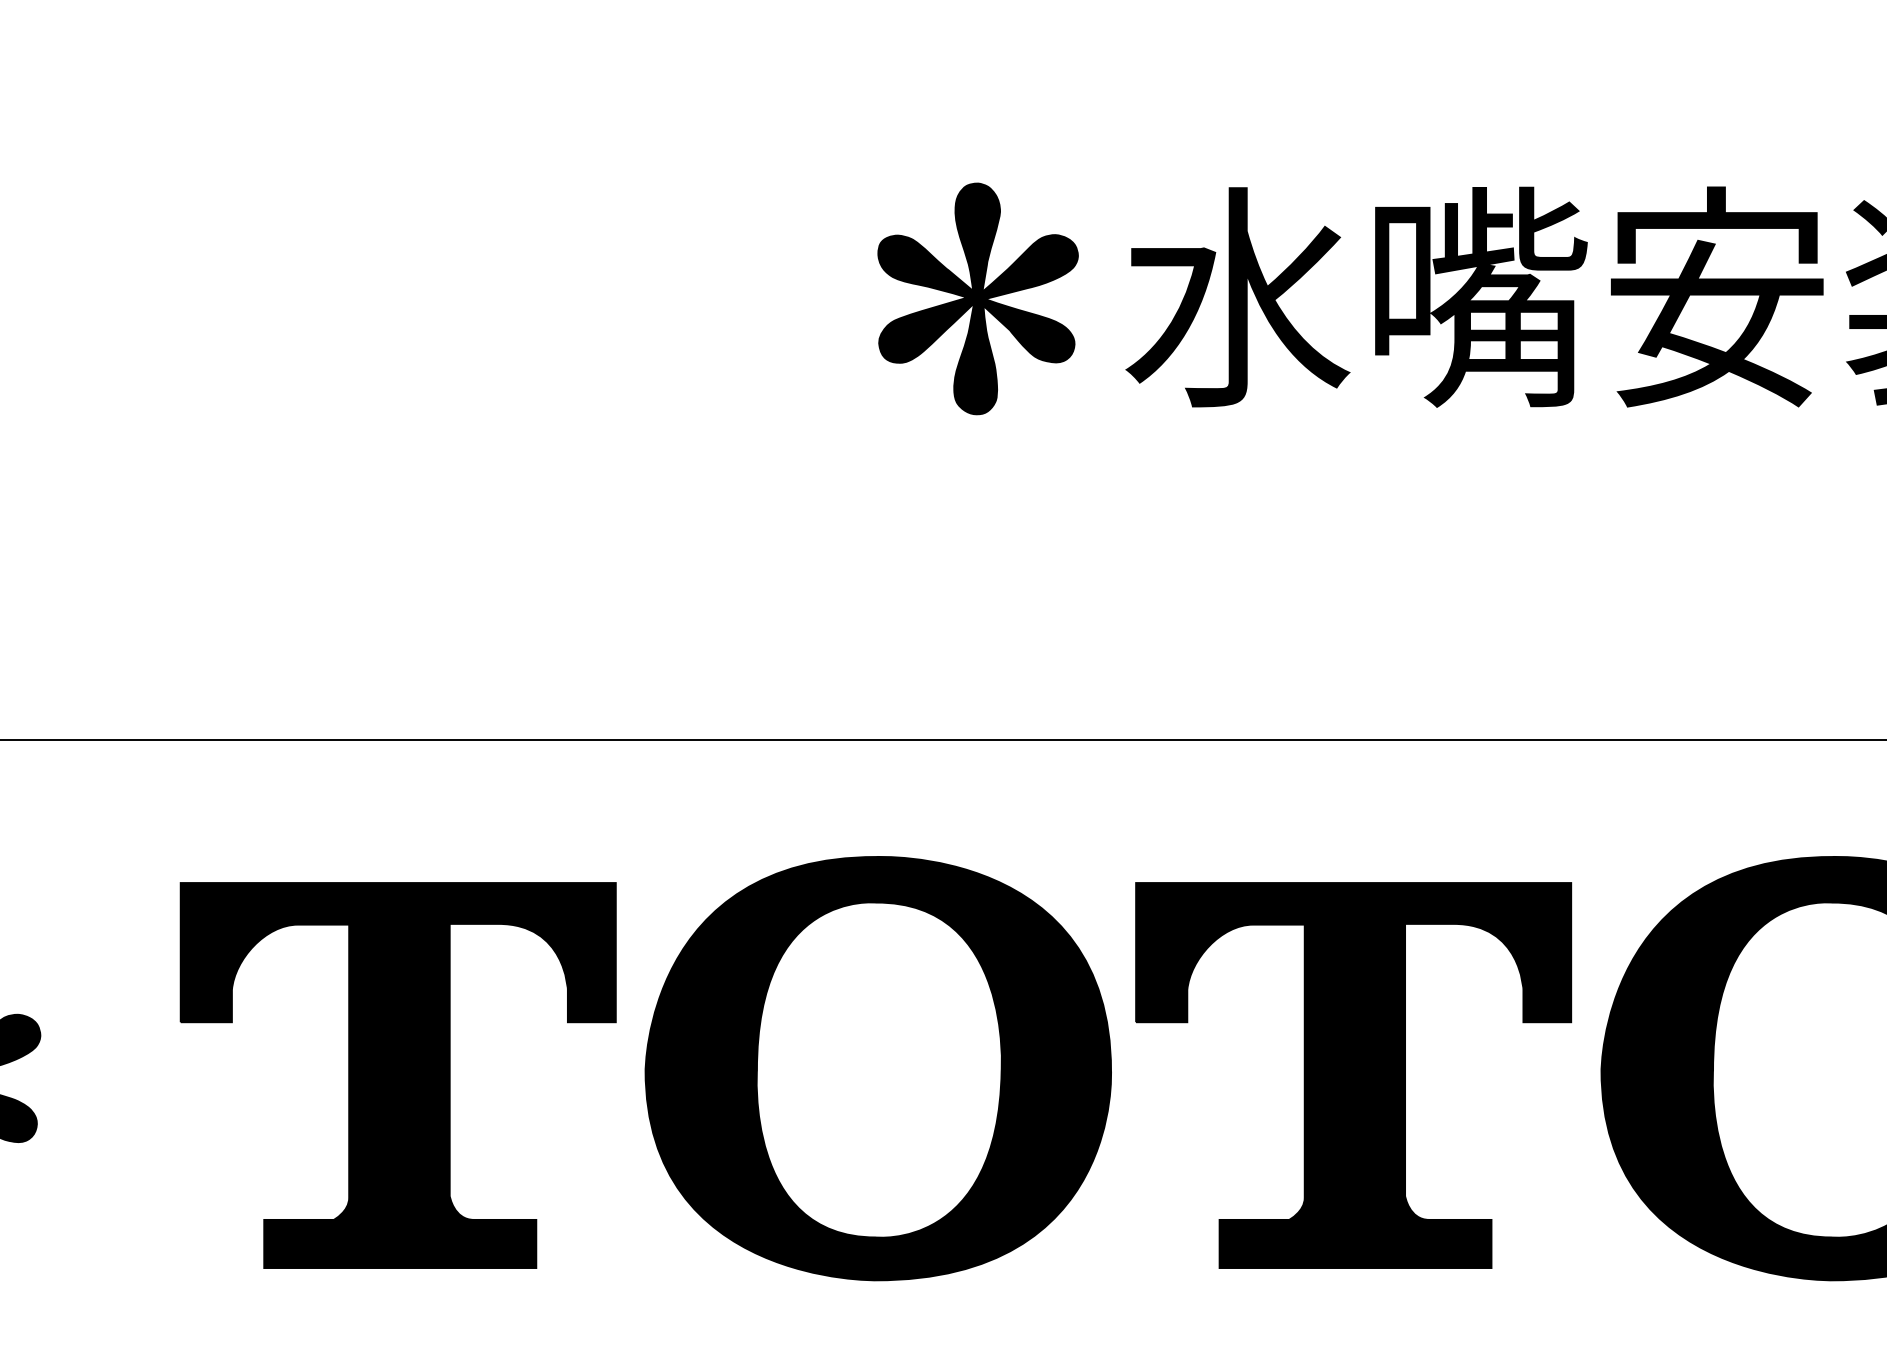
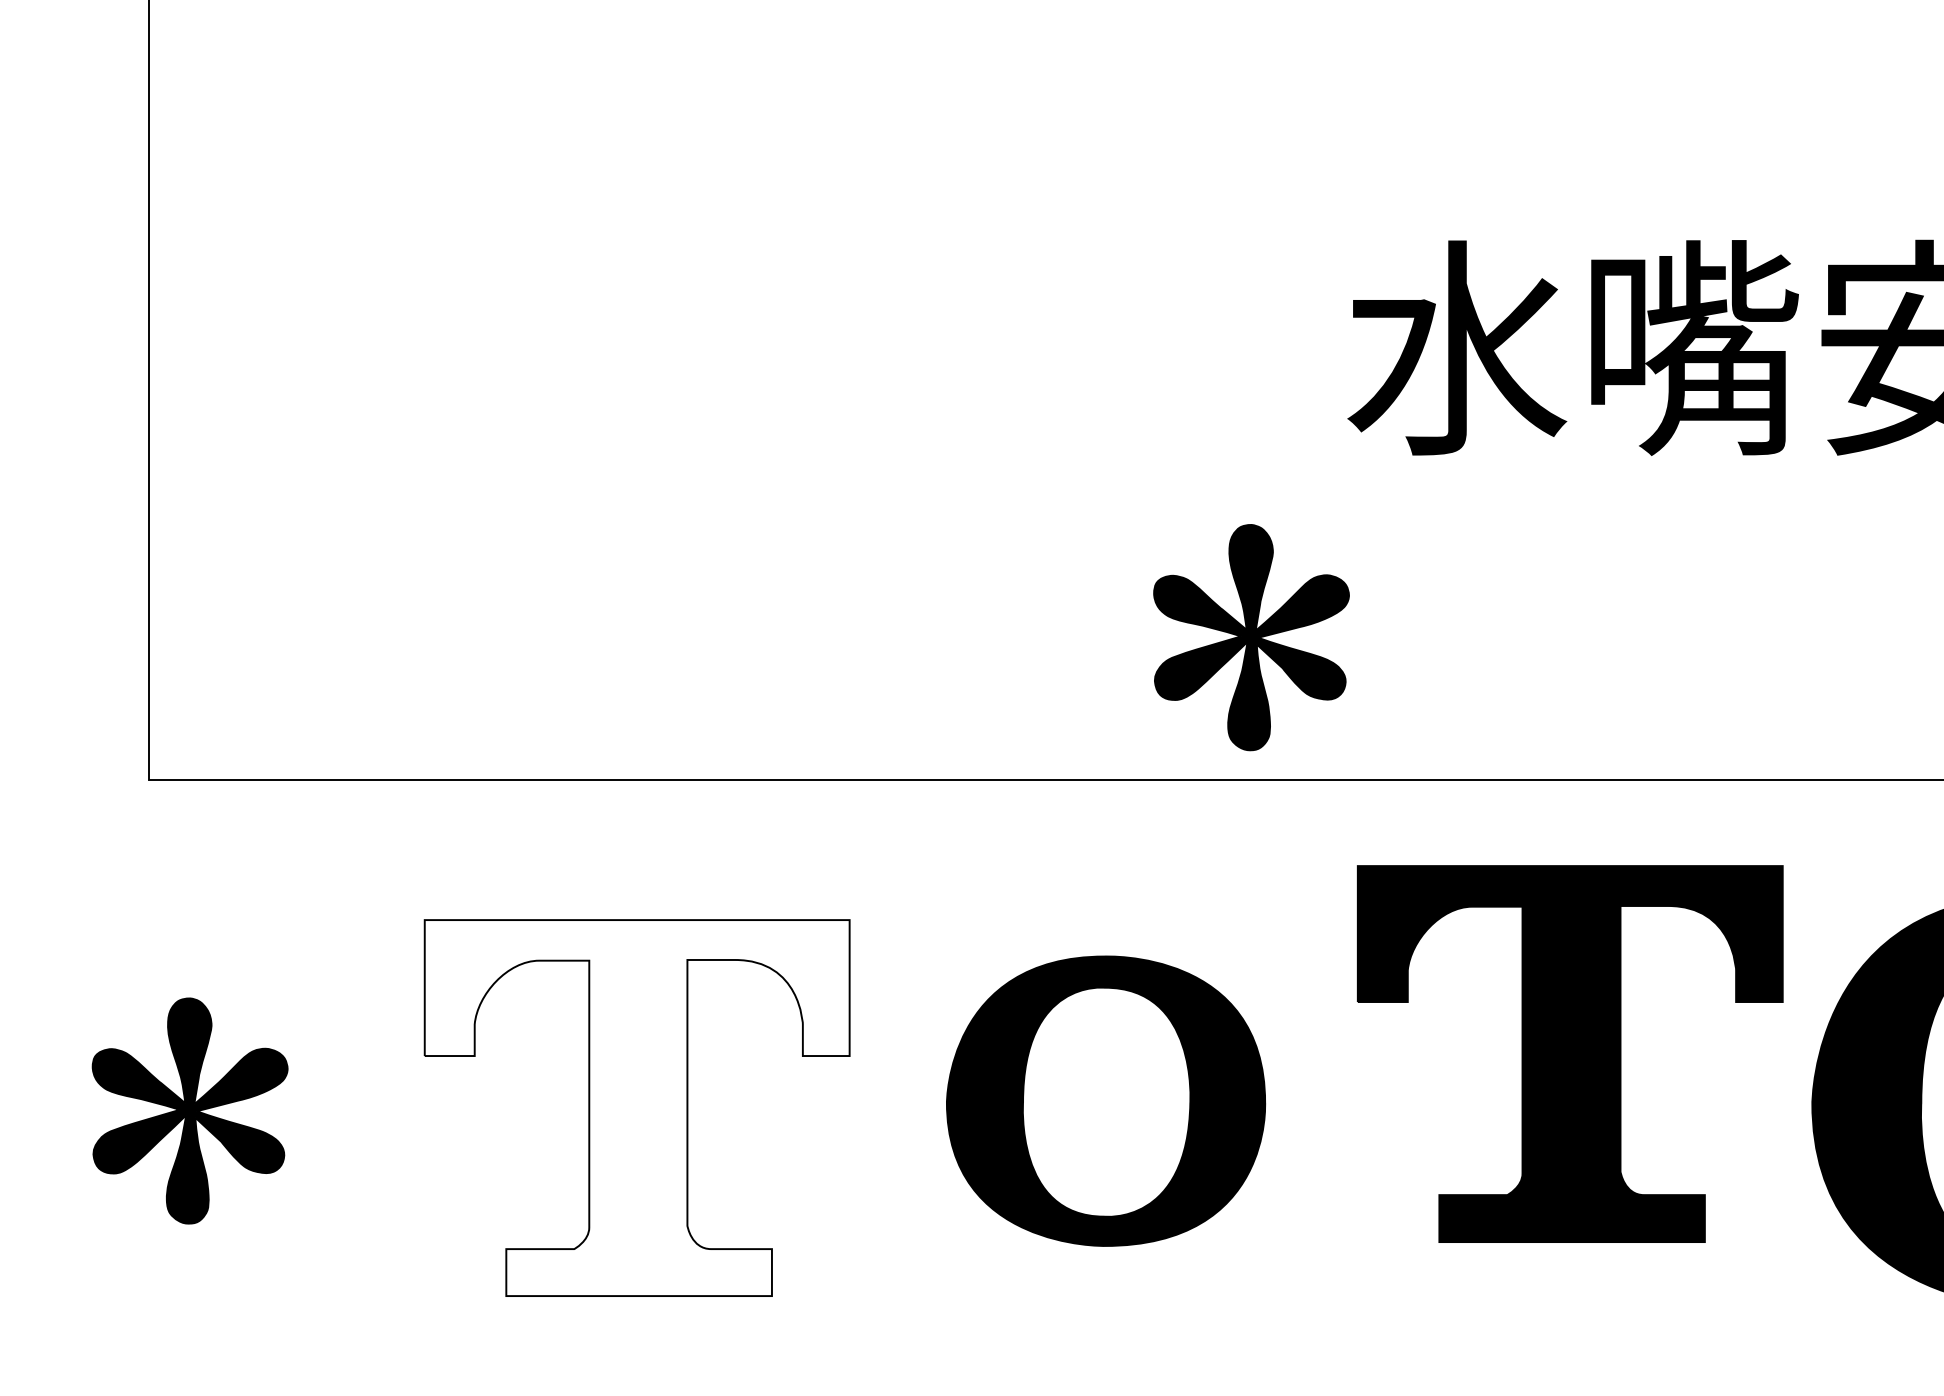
part: (978, 298) -> (1251, 637), moved
part: (877, 1067) -> (1105, 1100), size x0.7
part: (1353, 1074) -> (1570, 1053), moved
fill: (397, 1075) -> (636, 1108), removed

